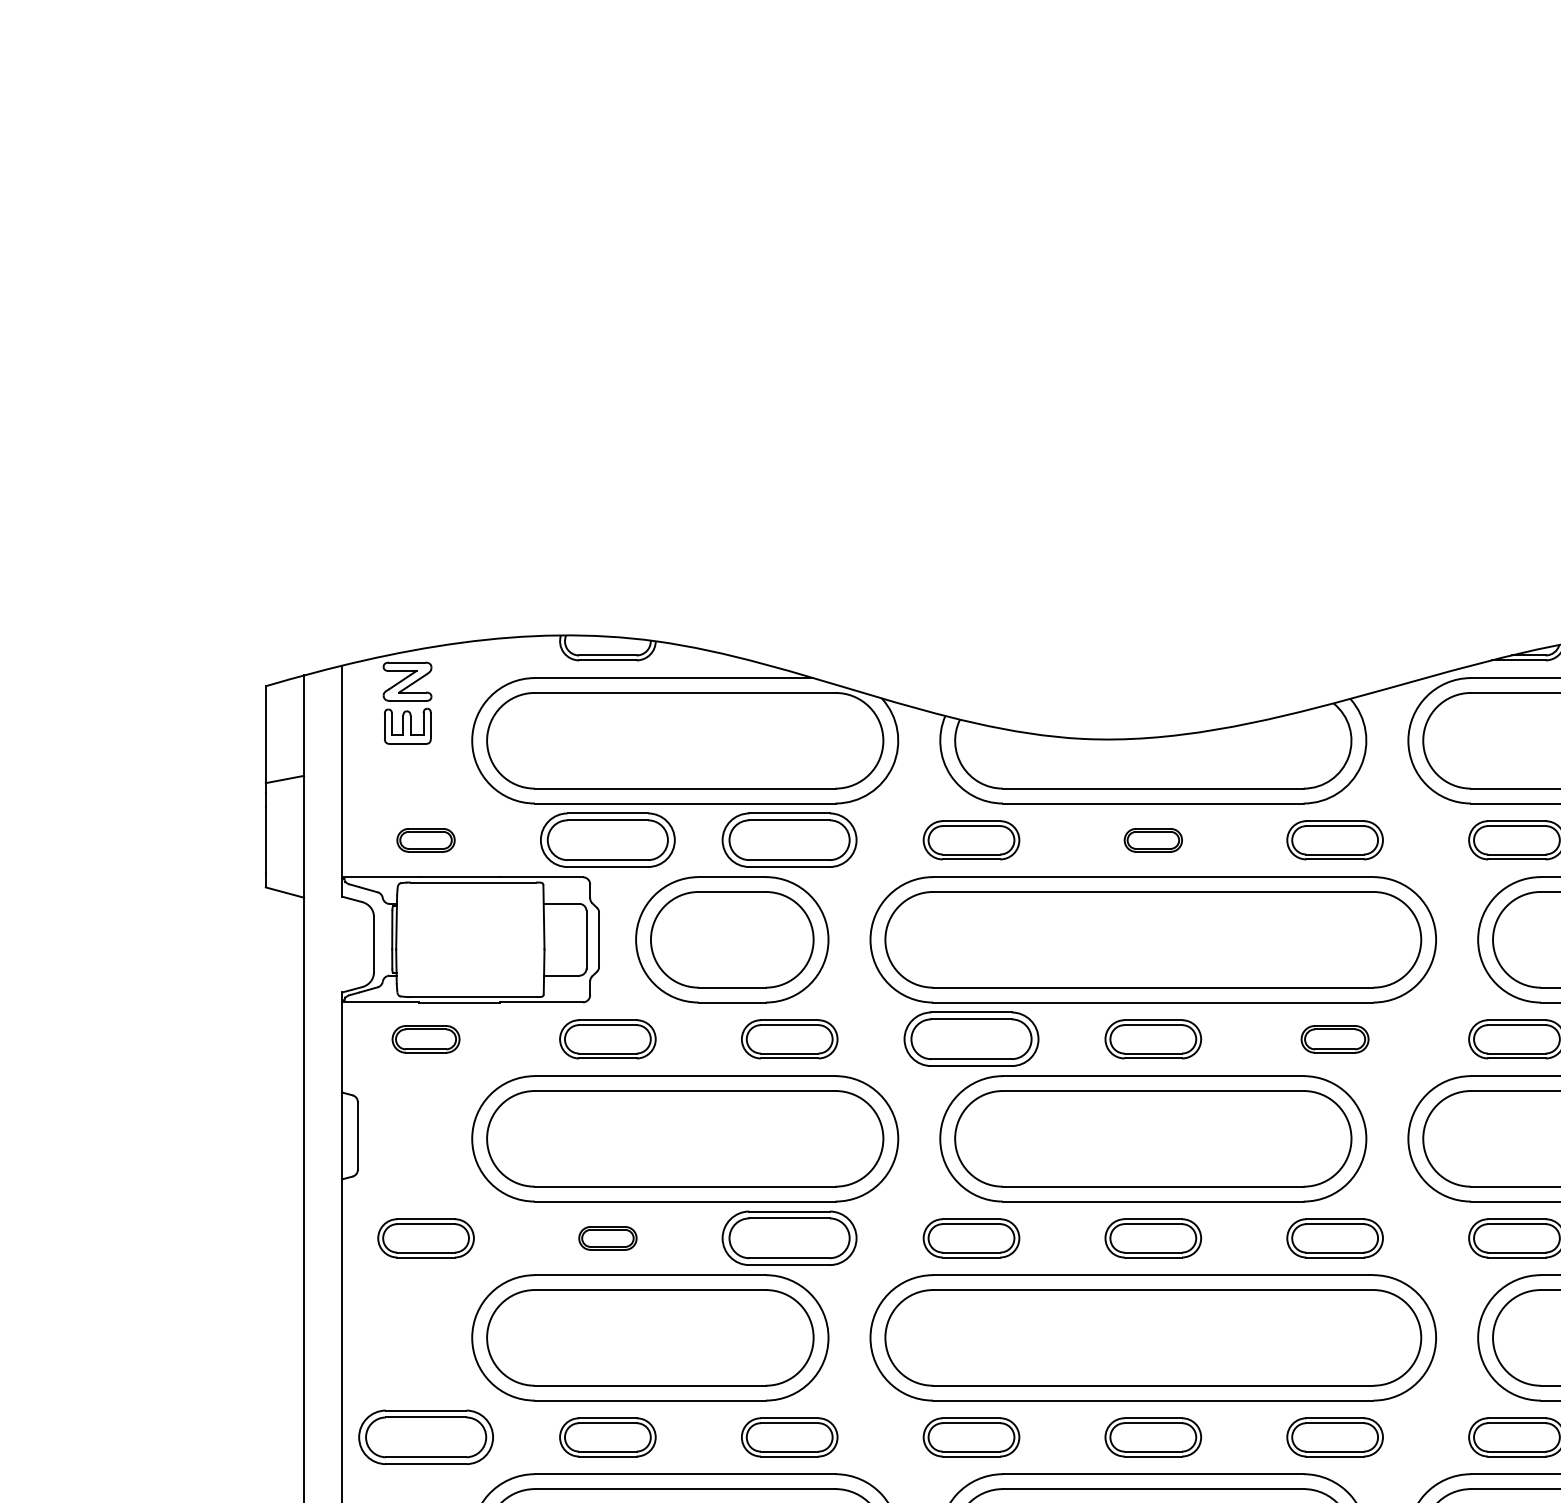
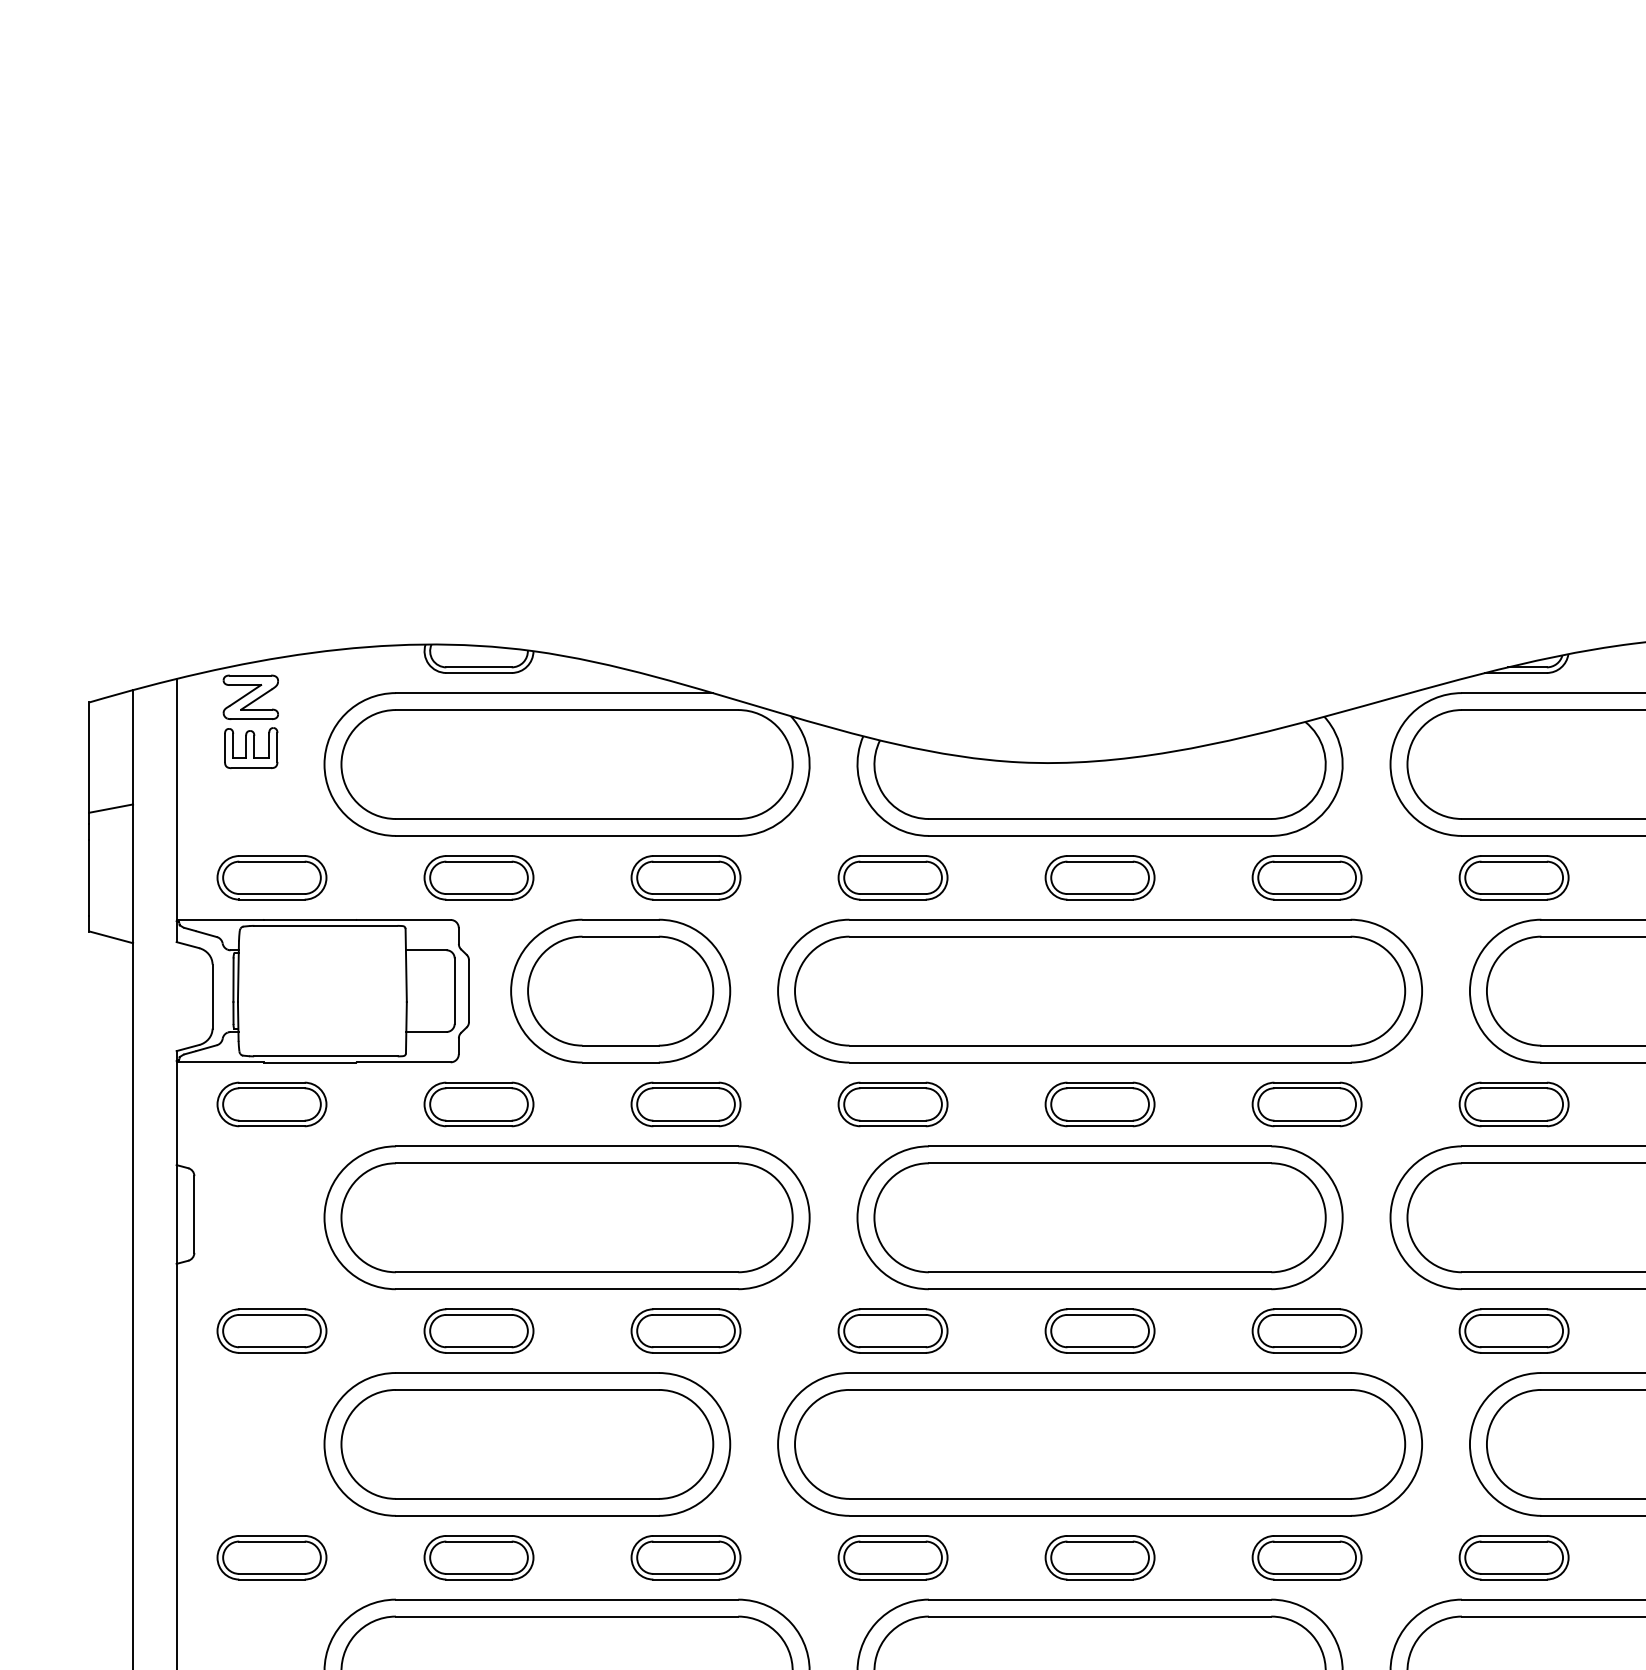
part: (425, 840) -> (271, 878), size x1.67
part: (607, 840) -> (478, 878), size x0.71
part: (789, 840) -> (685, 878), size x0.71
part: (1153, 840) -> (1100, 878), size x1.67
part: (425, 1039) -> (271, 1104), size x1.43
part: (971, 1039) -> (893, 1104), size x0.71
part: (1334, 1039) -> (1306, 1104), size x1.43
part: (607, 1238) -> (478, 1331), size x1.67
part: (789, 1238) -> (685, 1331), size x0.71
part: (425, 1437) -> (271, 1557), size x0.71

